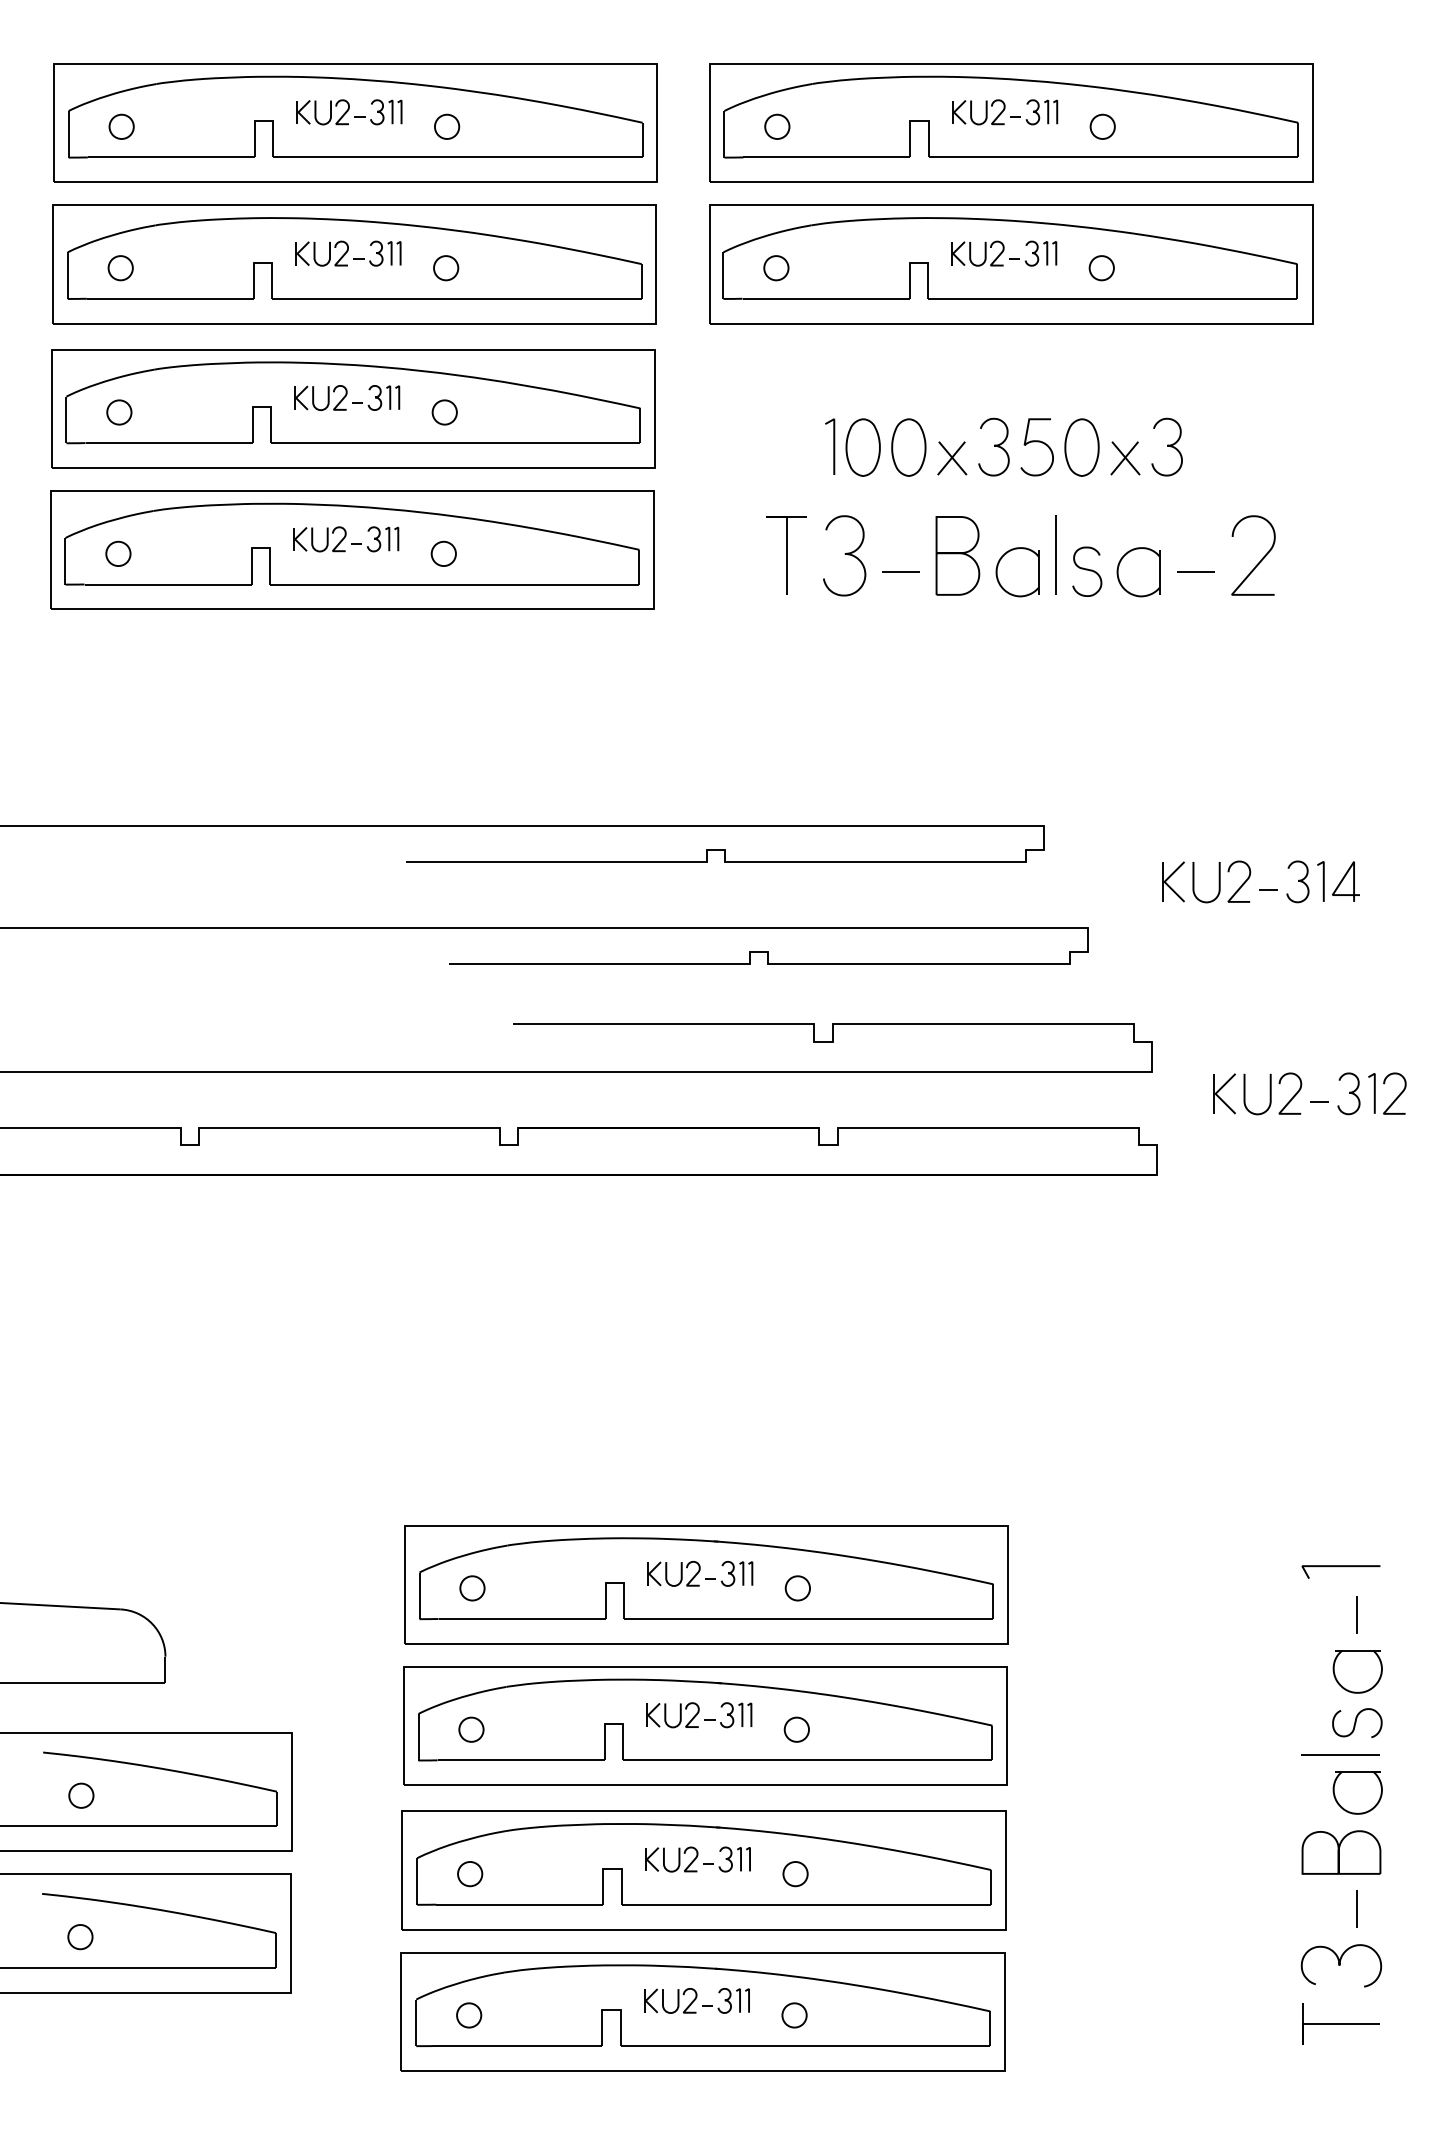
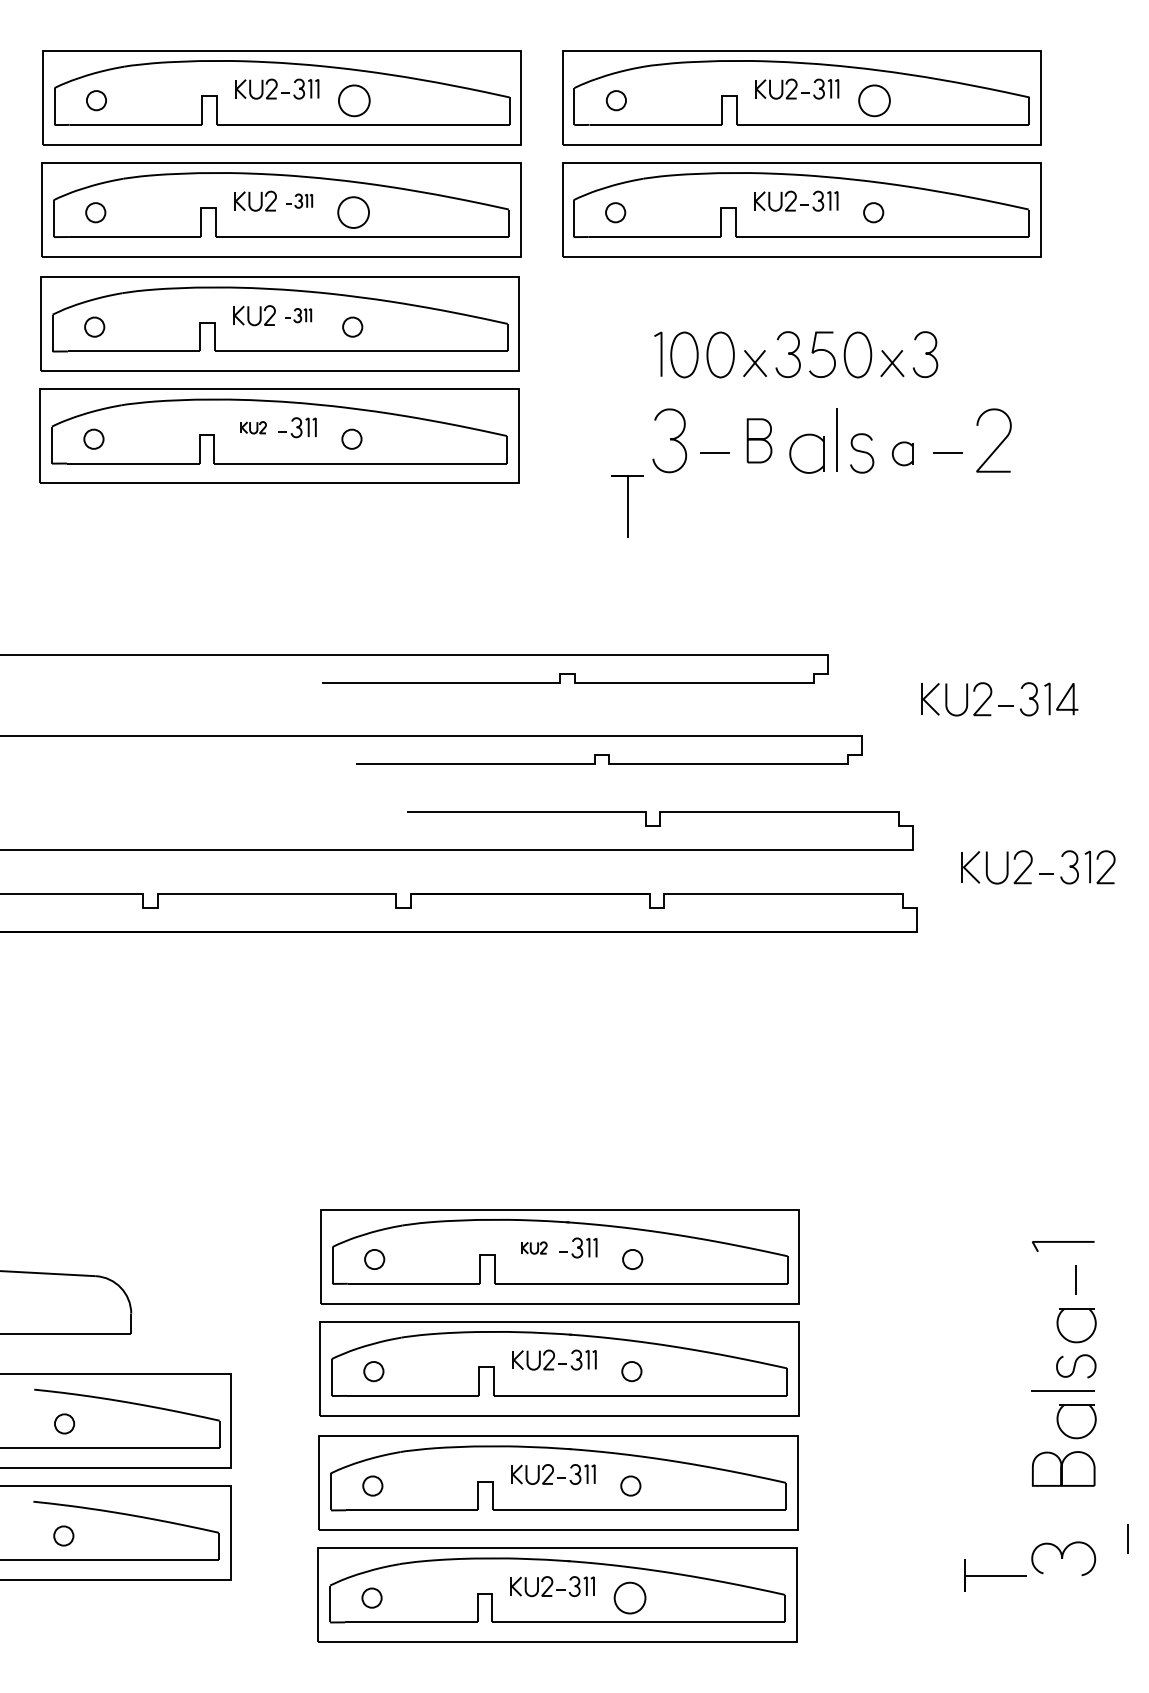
part: (447, 126) -> (354, 100), size x1.6
part: (1102, 126) -> (874, 100), size x1.6
part: (377, 253) -> (299, 201), size x0.7
part: (446, 268) -> (354, 212), size x1.6
part: (376, 397) -> (298, 315), size x0.7
part: (319, 539) -> (253, 427), size x0.6
line: (786, 555) -> (627, 506), moved
part: (957, 555) -> (759, 440), size x0.7
part: (1138, 572) -> (902, 454), size x0.6
part: (673, 1573) -> (534, 1247), size x0.6
line: (1356, 1908) -> (1127, 1538), moved
part: (794, 2015) -> (630, 1598), size x1.6
line: (1340, 2023) -> (995, 1575), moved

